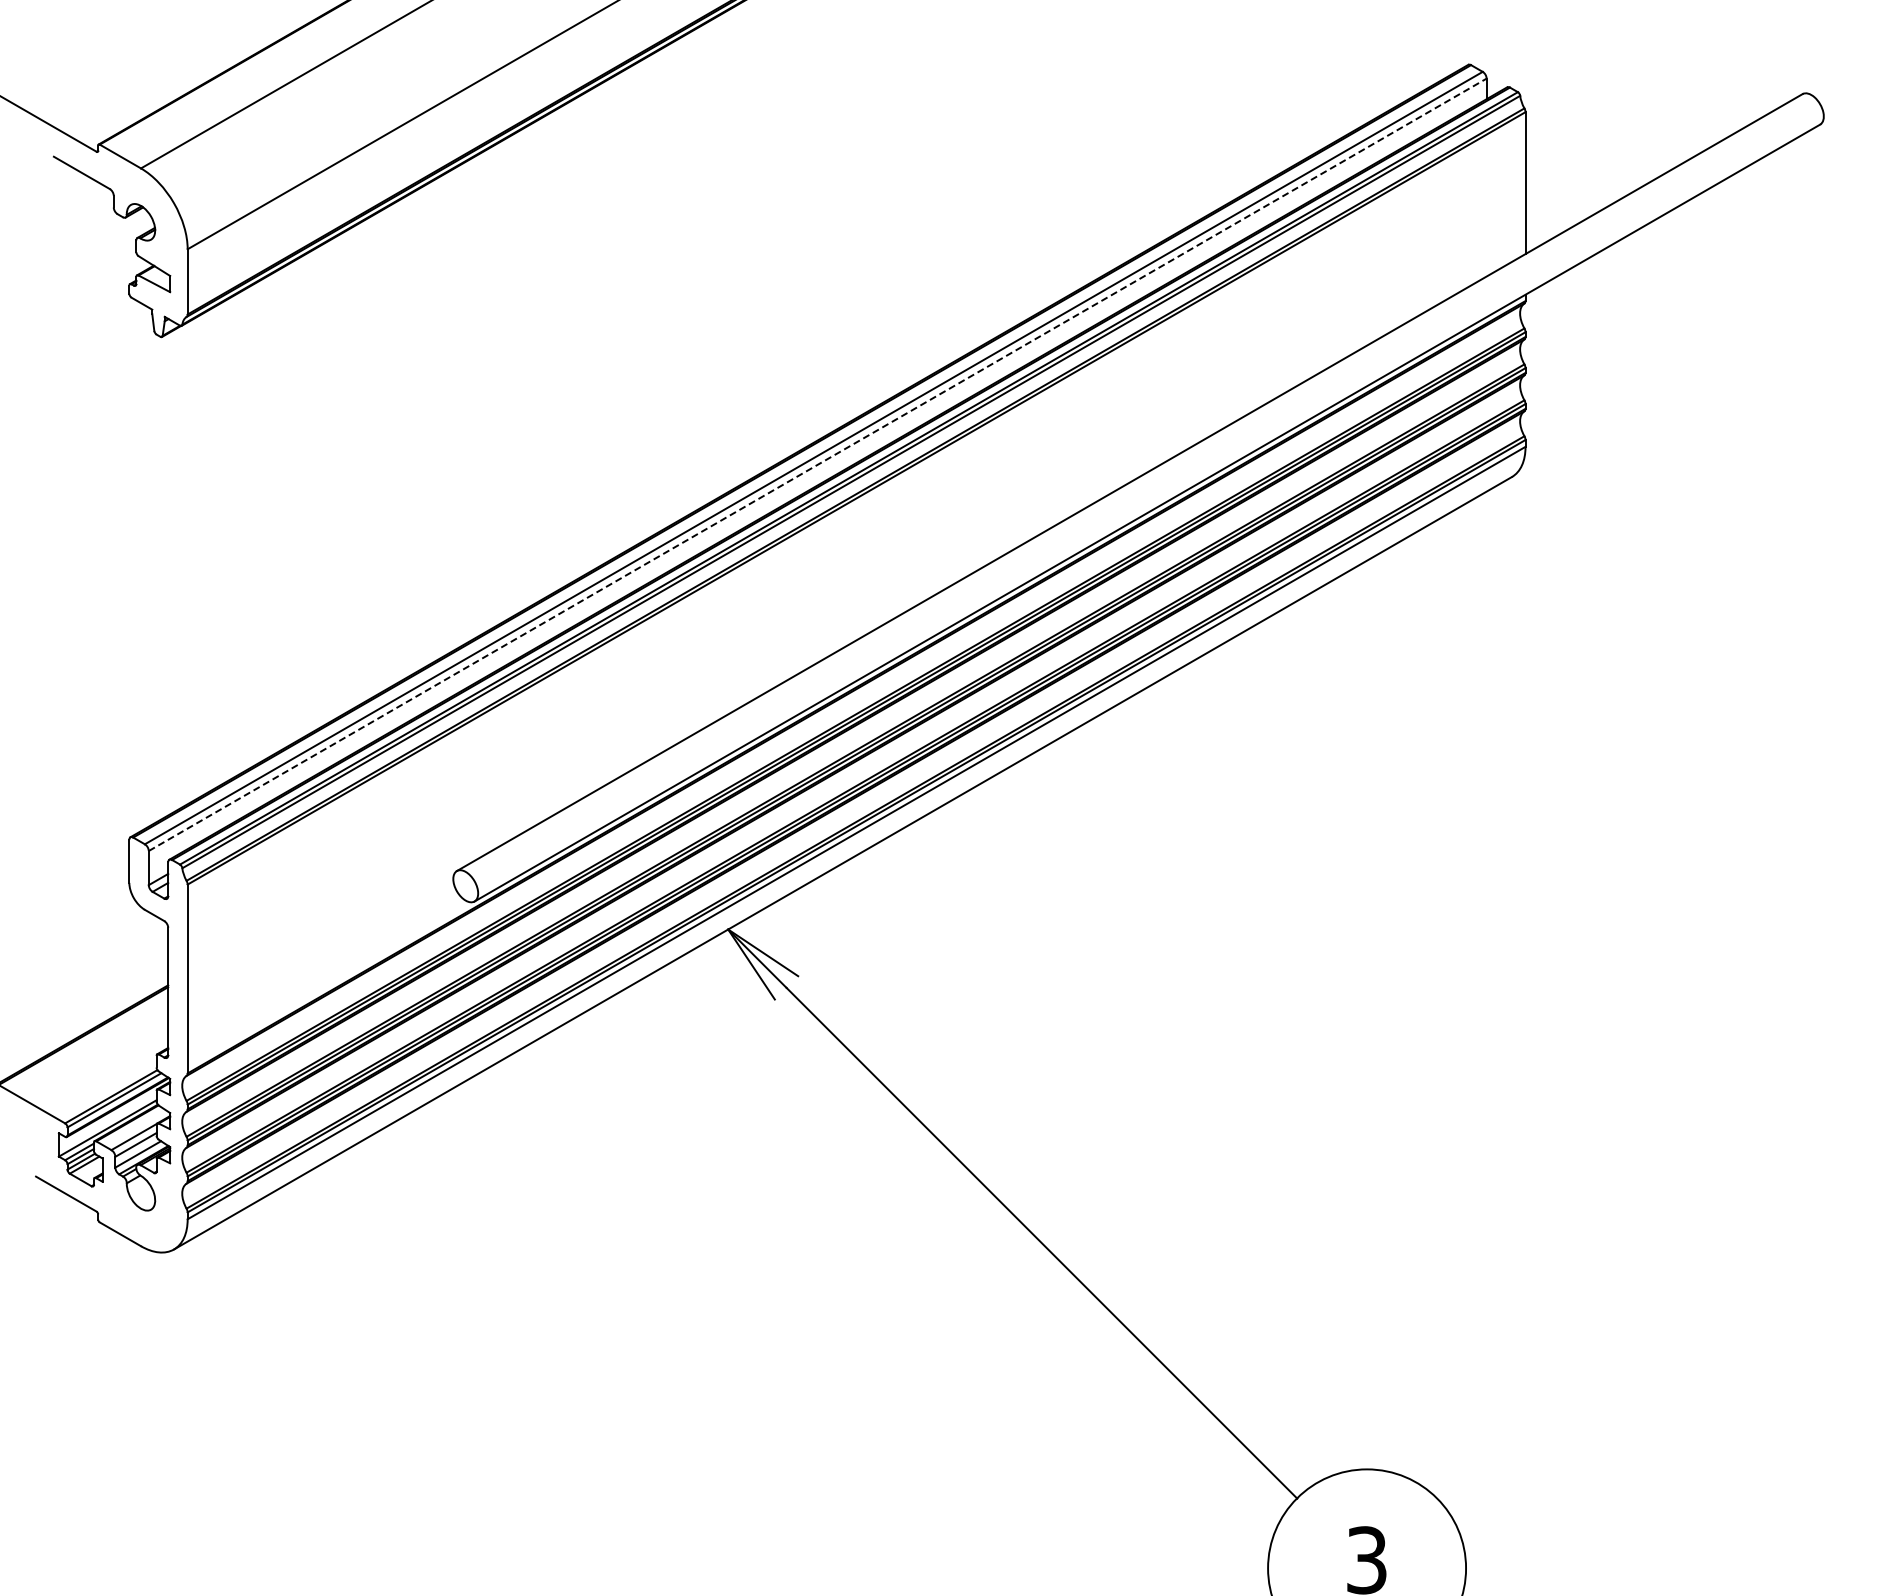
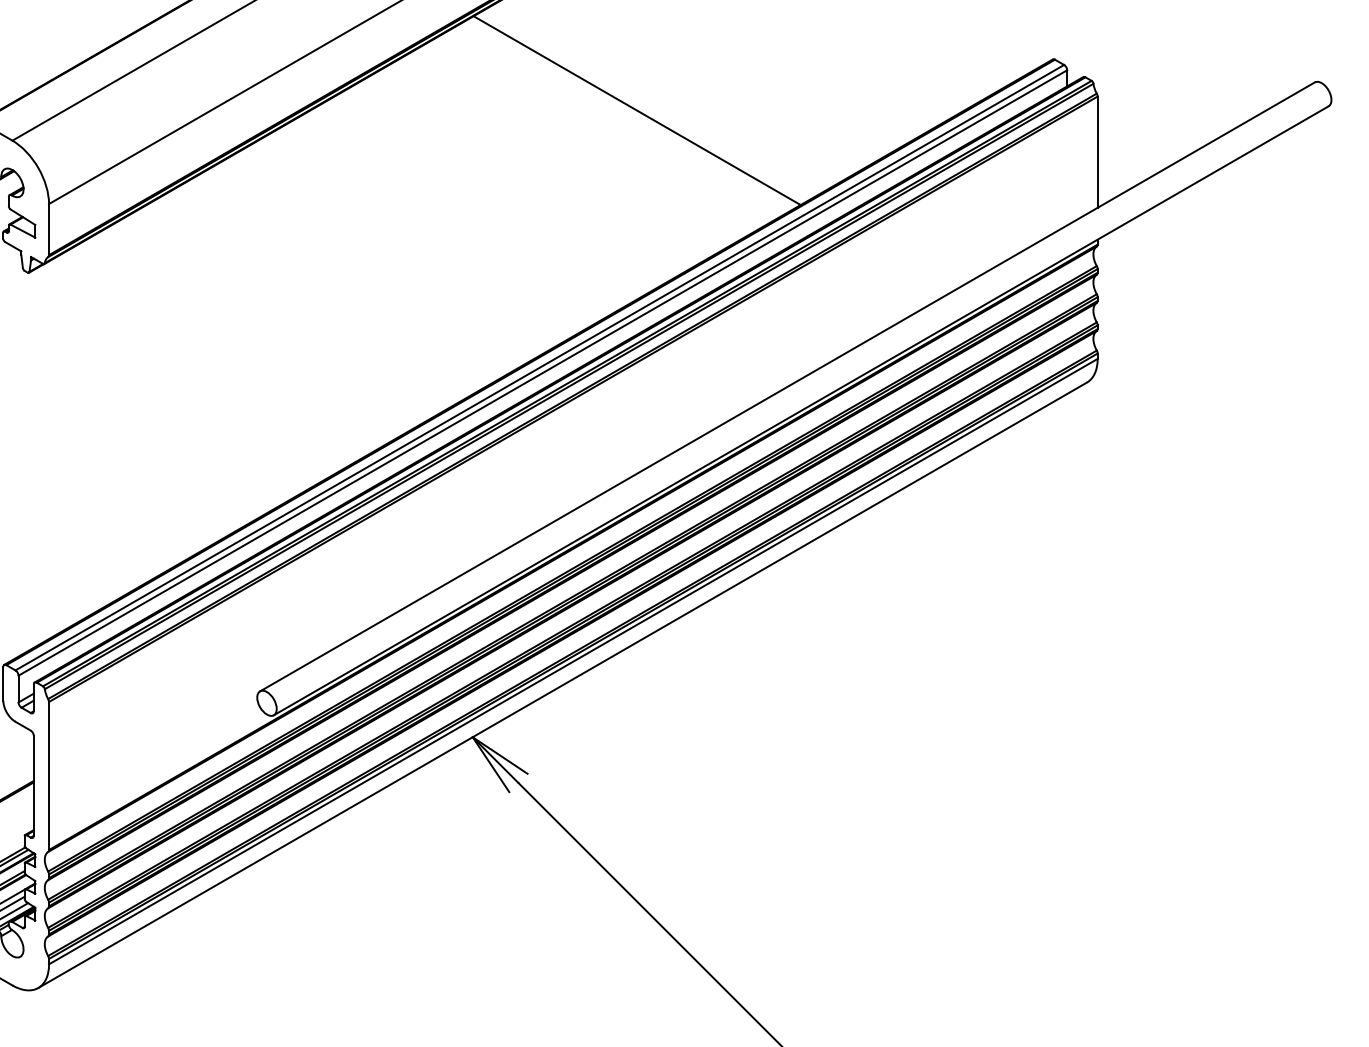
line: (937, 129) -> (636, 110), added
line: (818, 464) -> (543, 372), dashed -> solid

